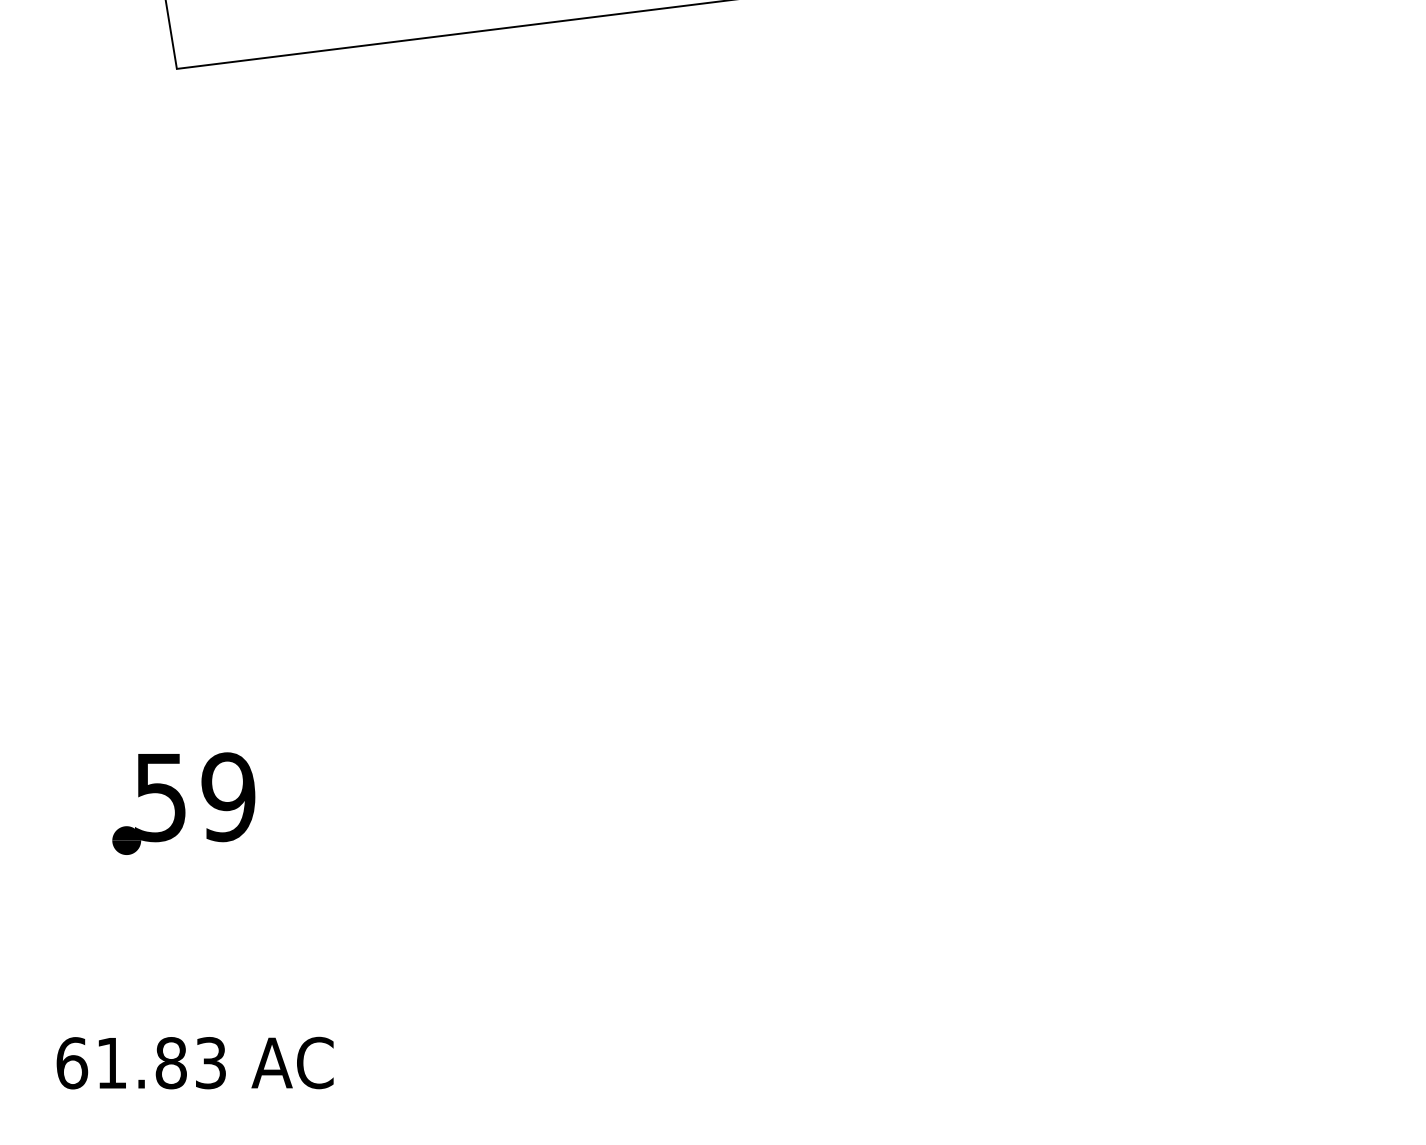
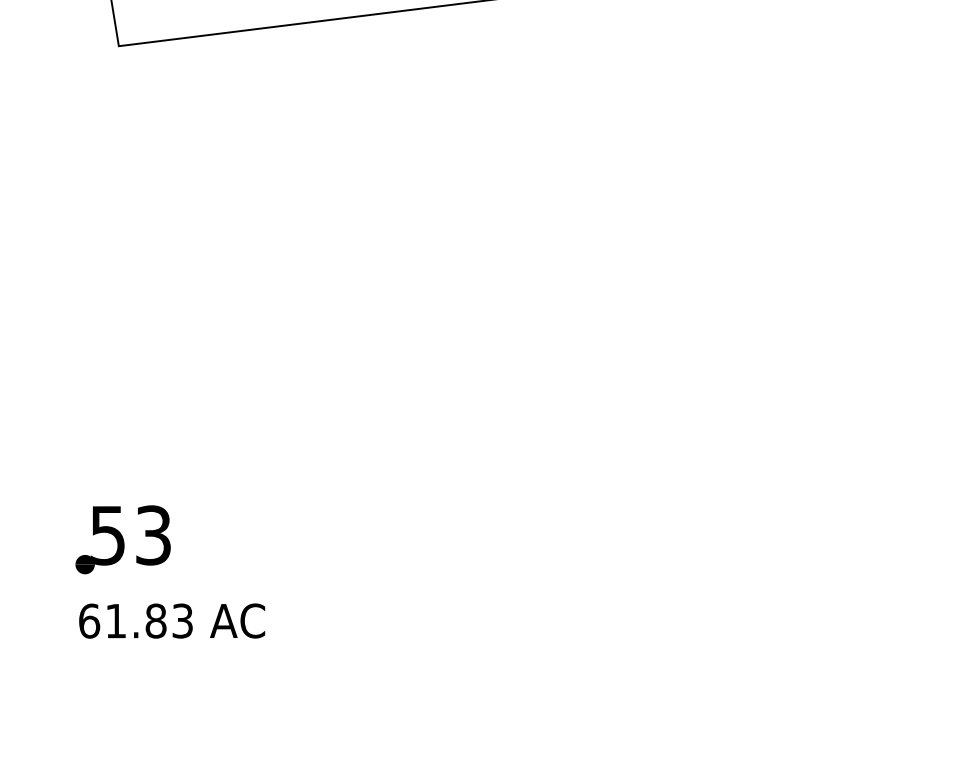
text: (228, 797) -> (153, 535), 59 -> 53
text: (195, 1062) -> (172, 620), moved

